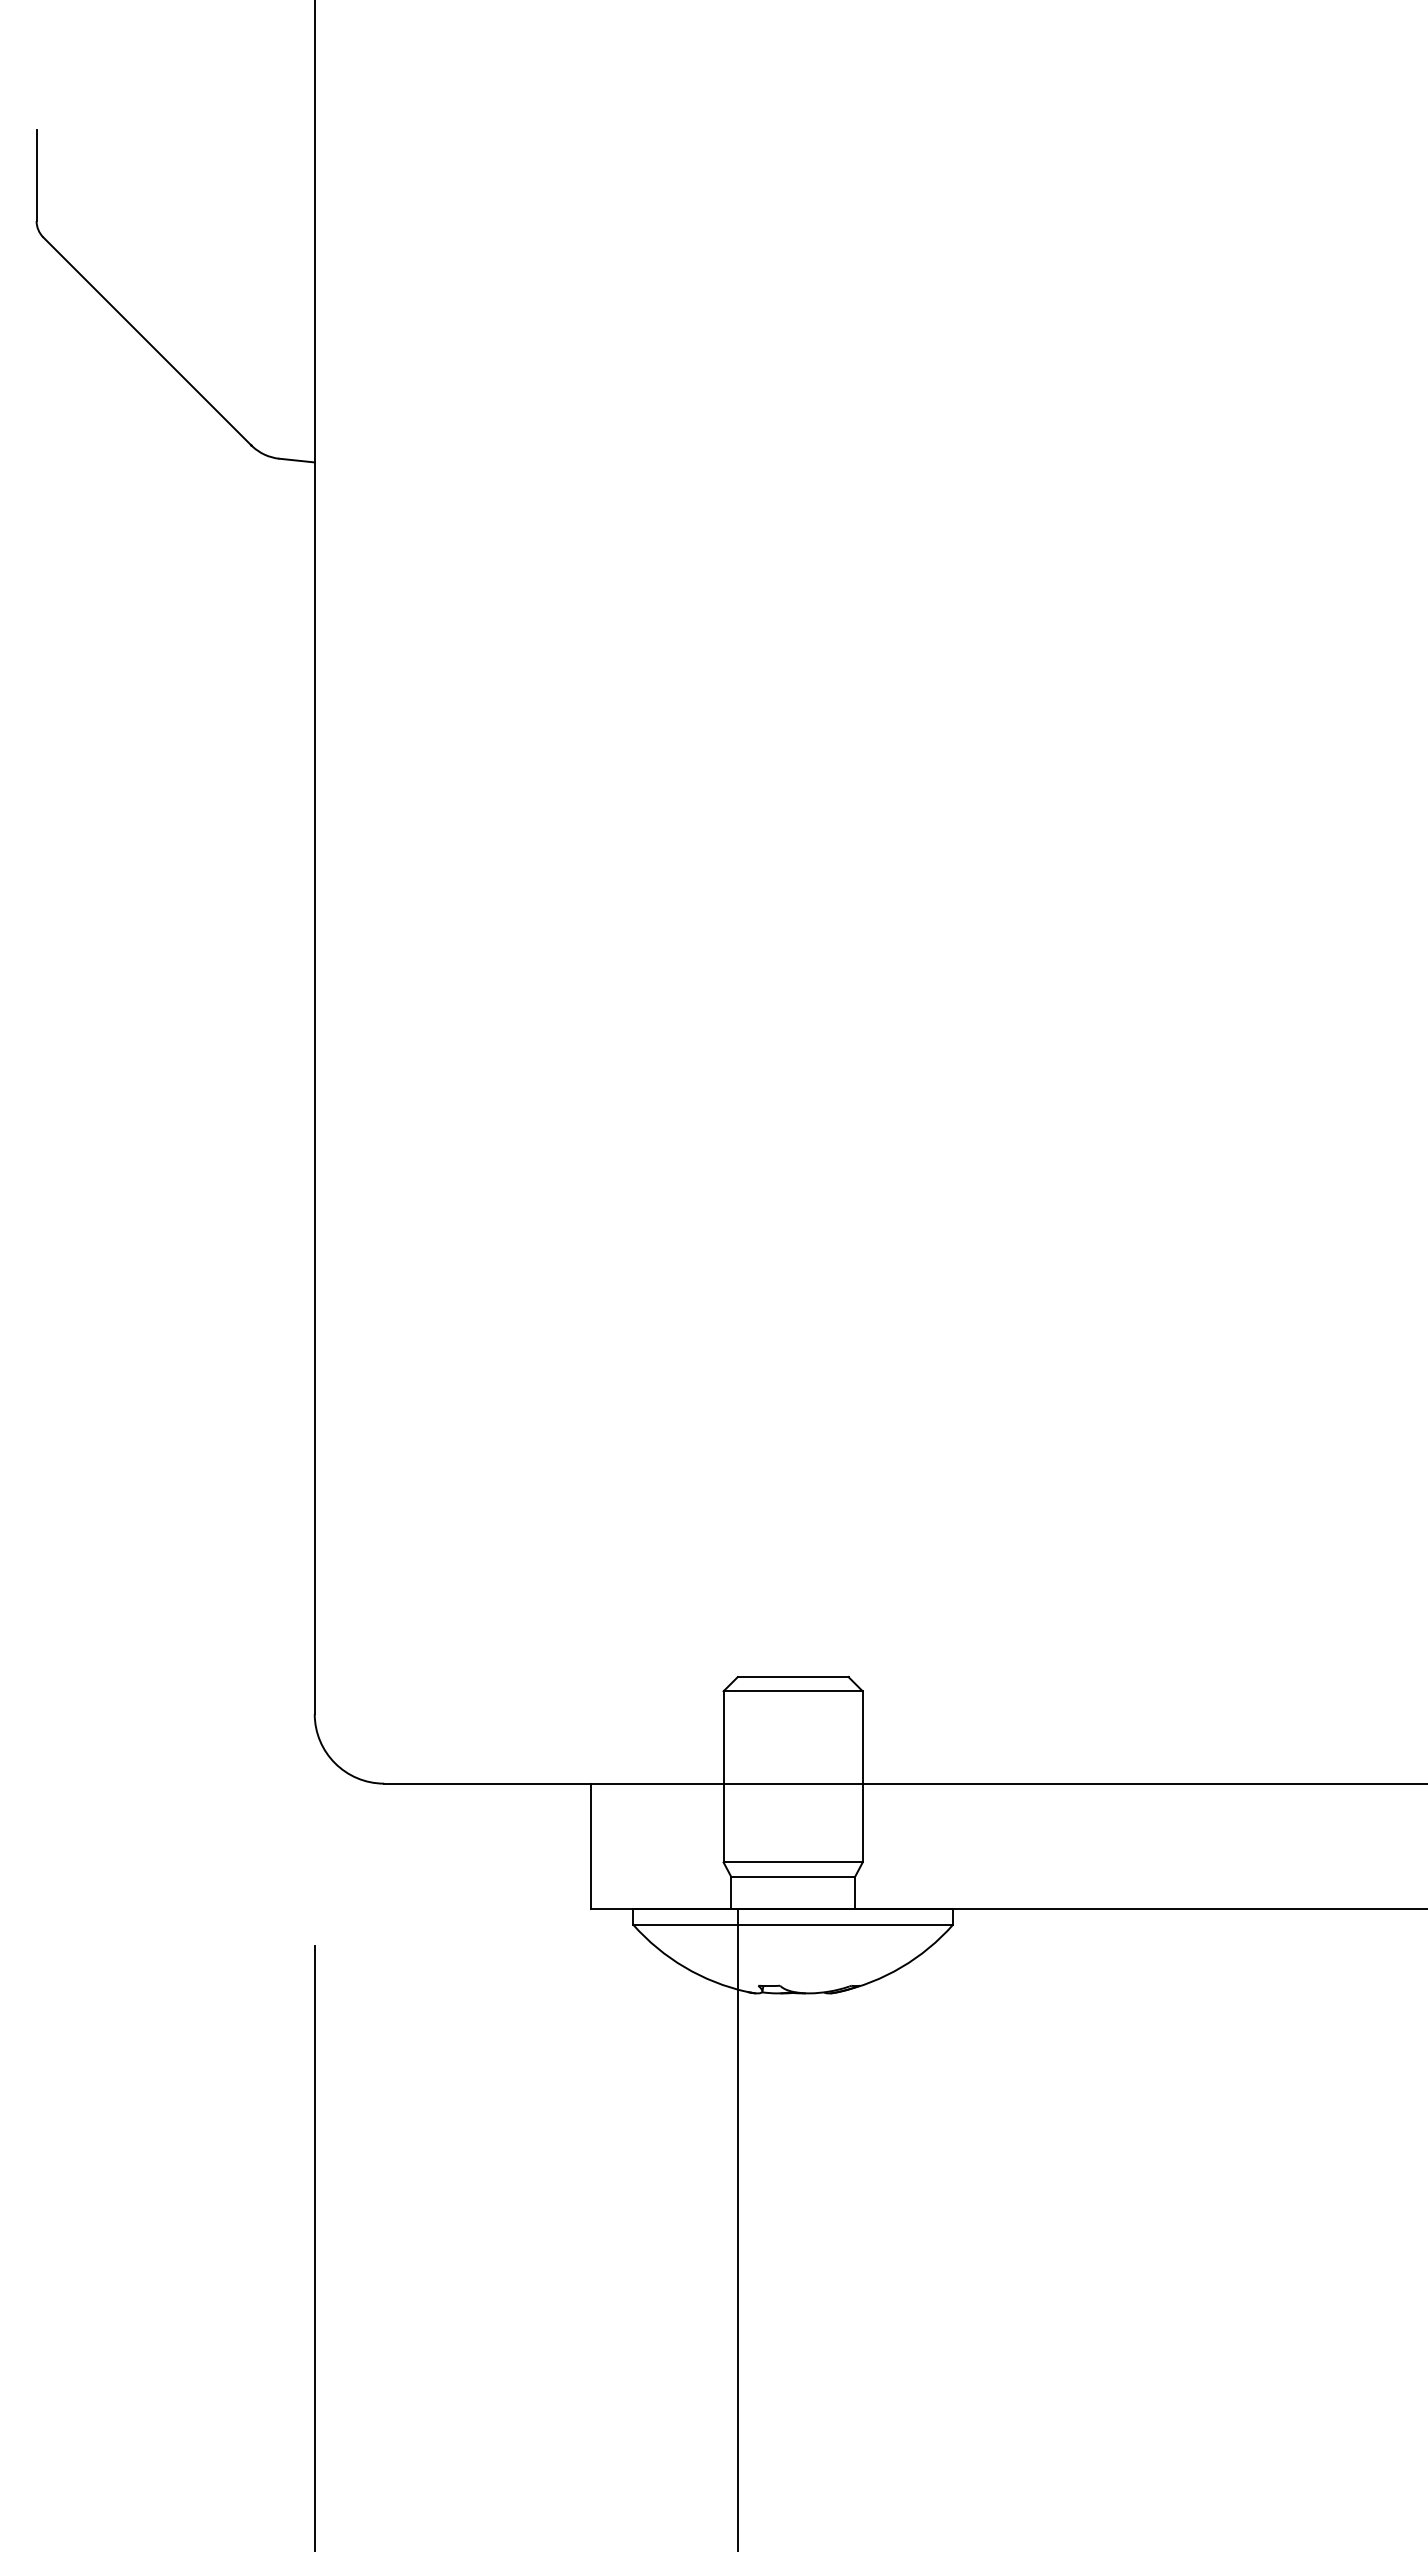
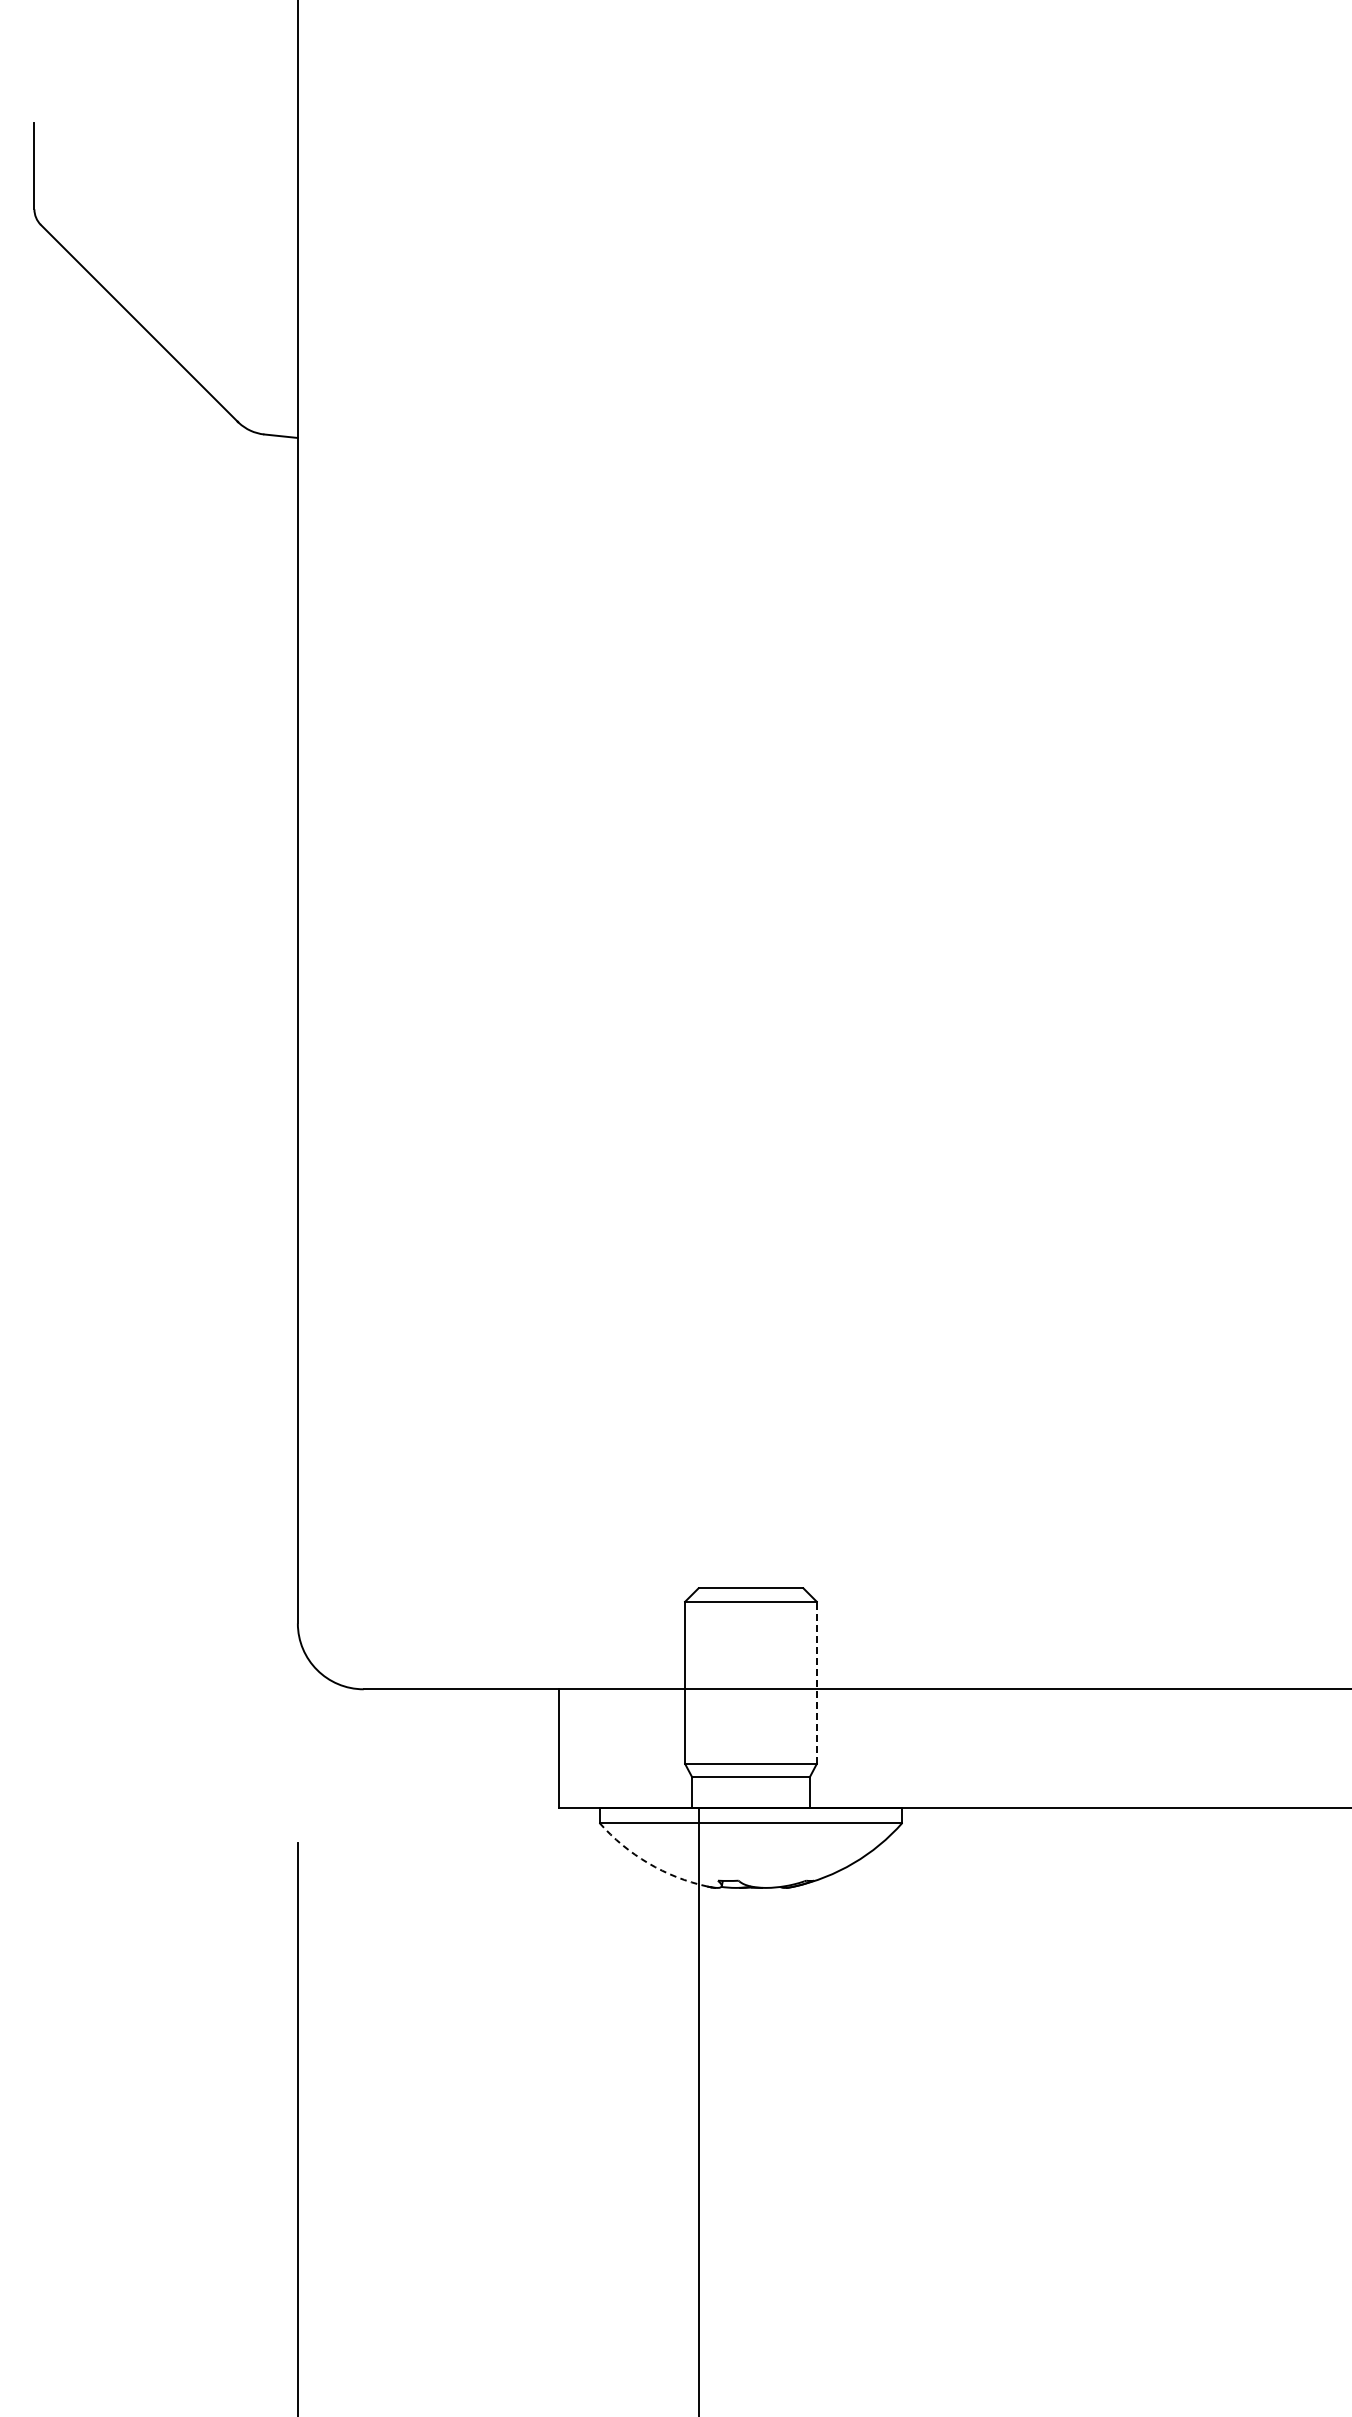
line: (862, 1776) -> (816, 1682), solid -> dashed
arc: (684, 1967) -> (648, 1863), solid -> dashed

